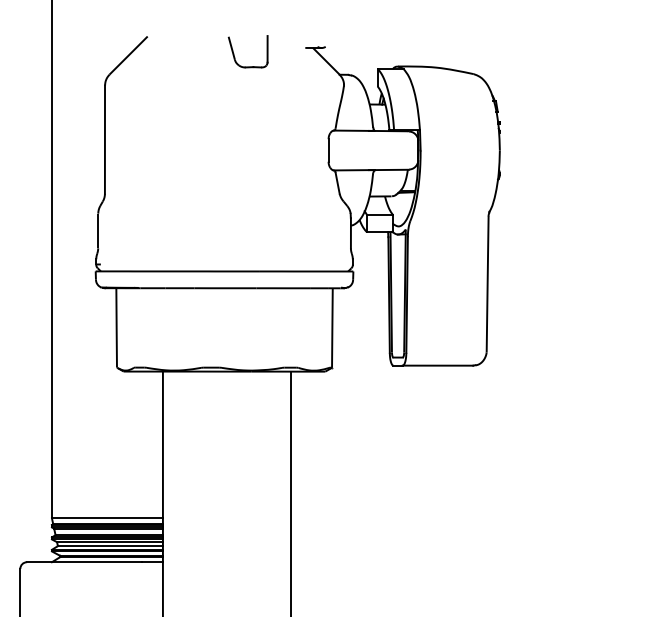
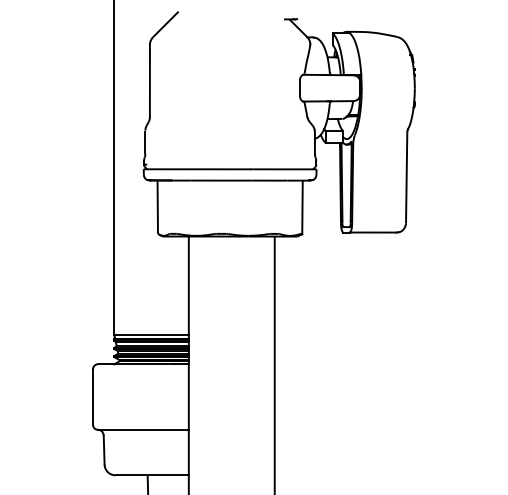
part: (235, 55) -> (237, 24), removed

